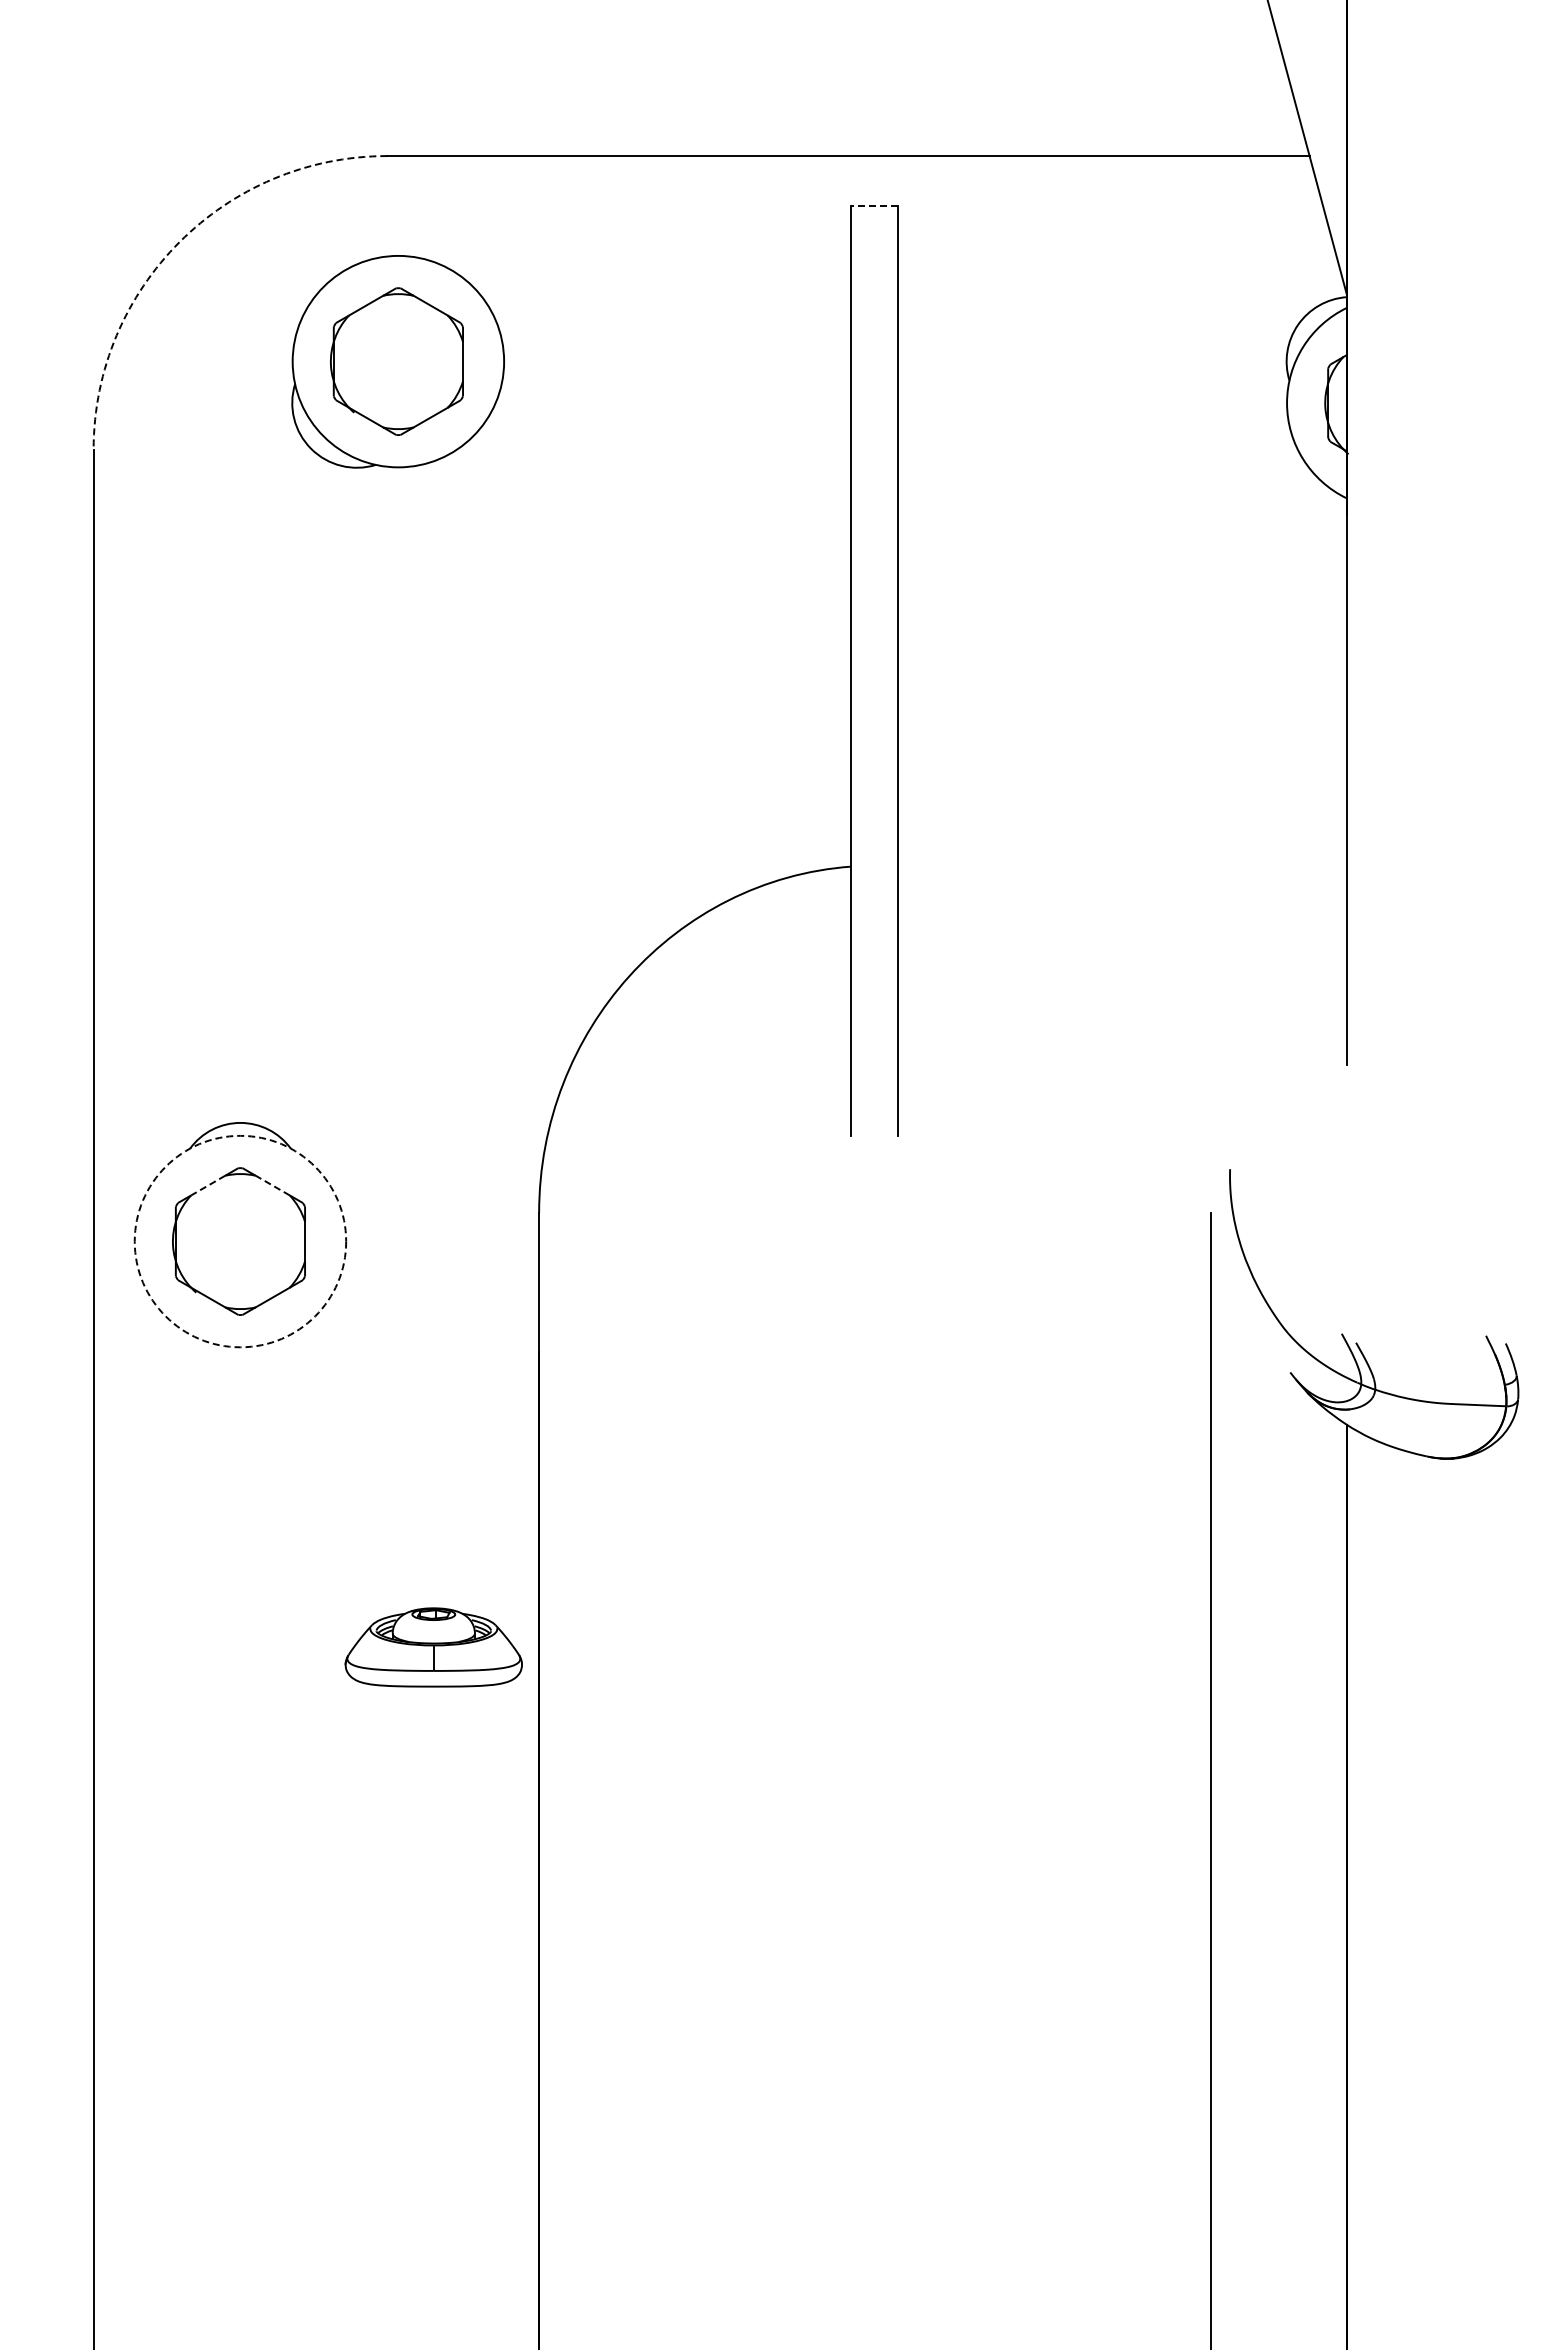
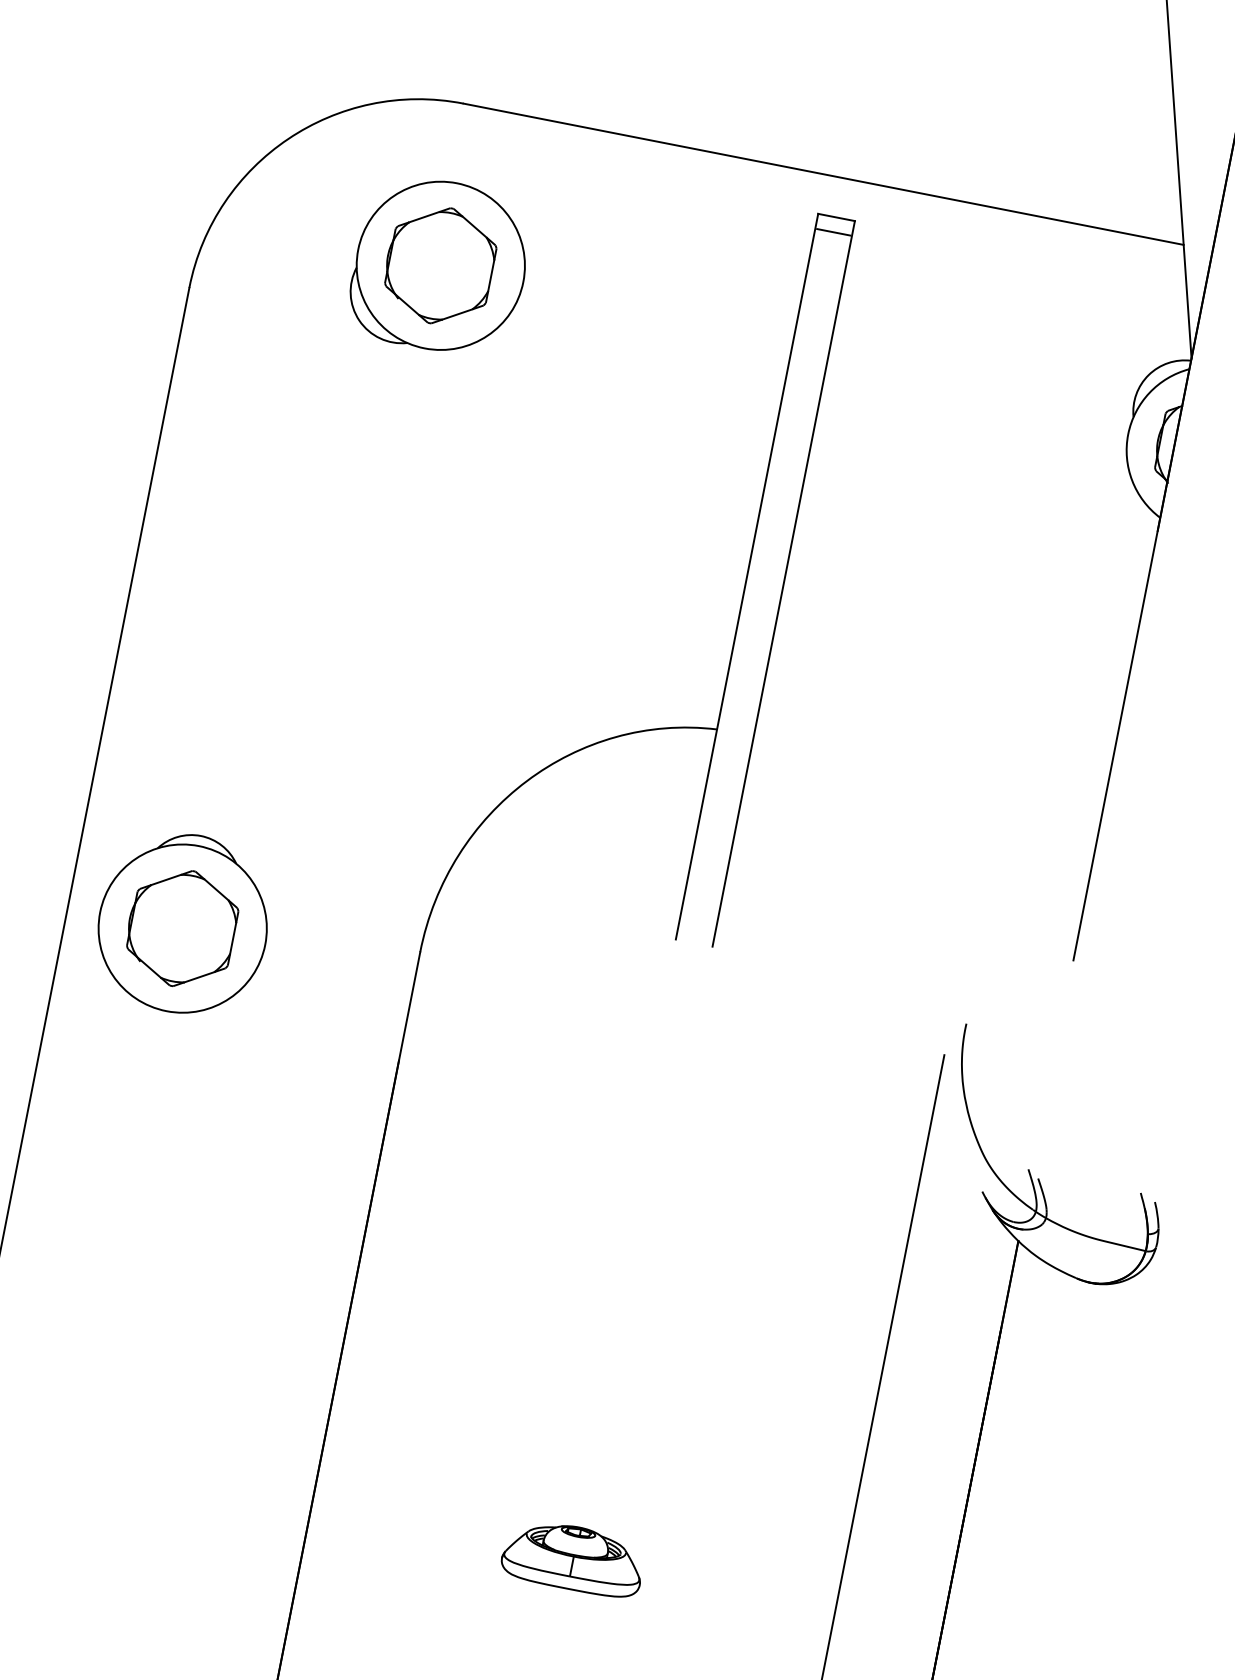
line: (874, 206) -> (836, 217), dashed -> solid
line: (874, 225) -> (833, 232), added
arc: (179, 242) -> (288, 139), dashed -> solid
line: (208, 1185) -> (166, 879), dashed -> solid
line: (272, 1185) -> (216, 889), dashed -> solid
circle: (240, 1241) -> (182, 928), dashed -> solid
part: (433, 1647) -> (573, 1558), moved

